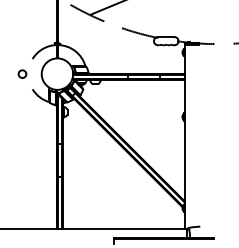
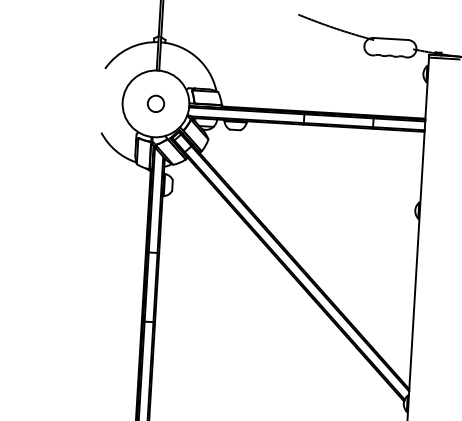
circle: (22, 73) -> (156, 102), moved

